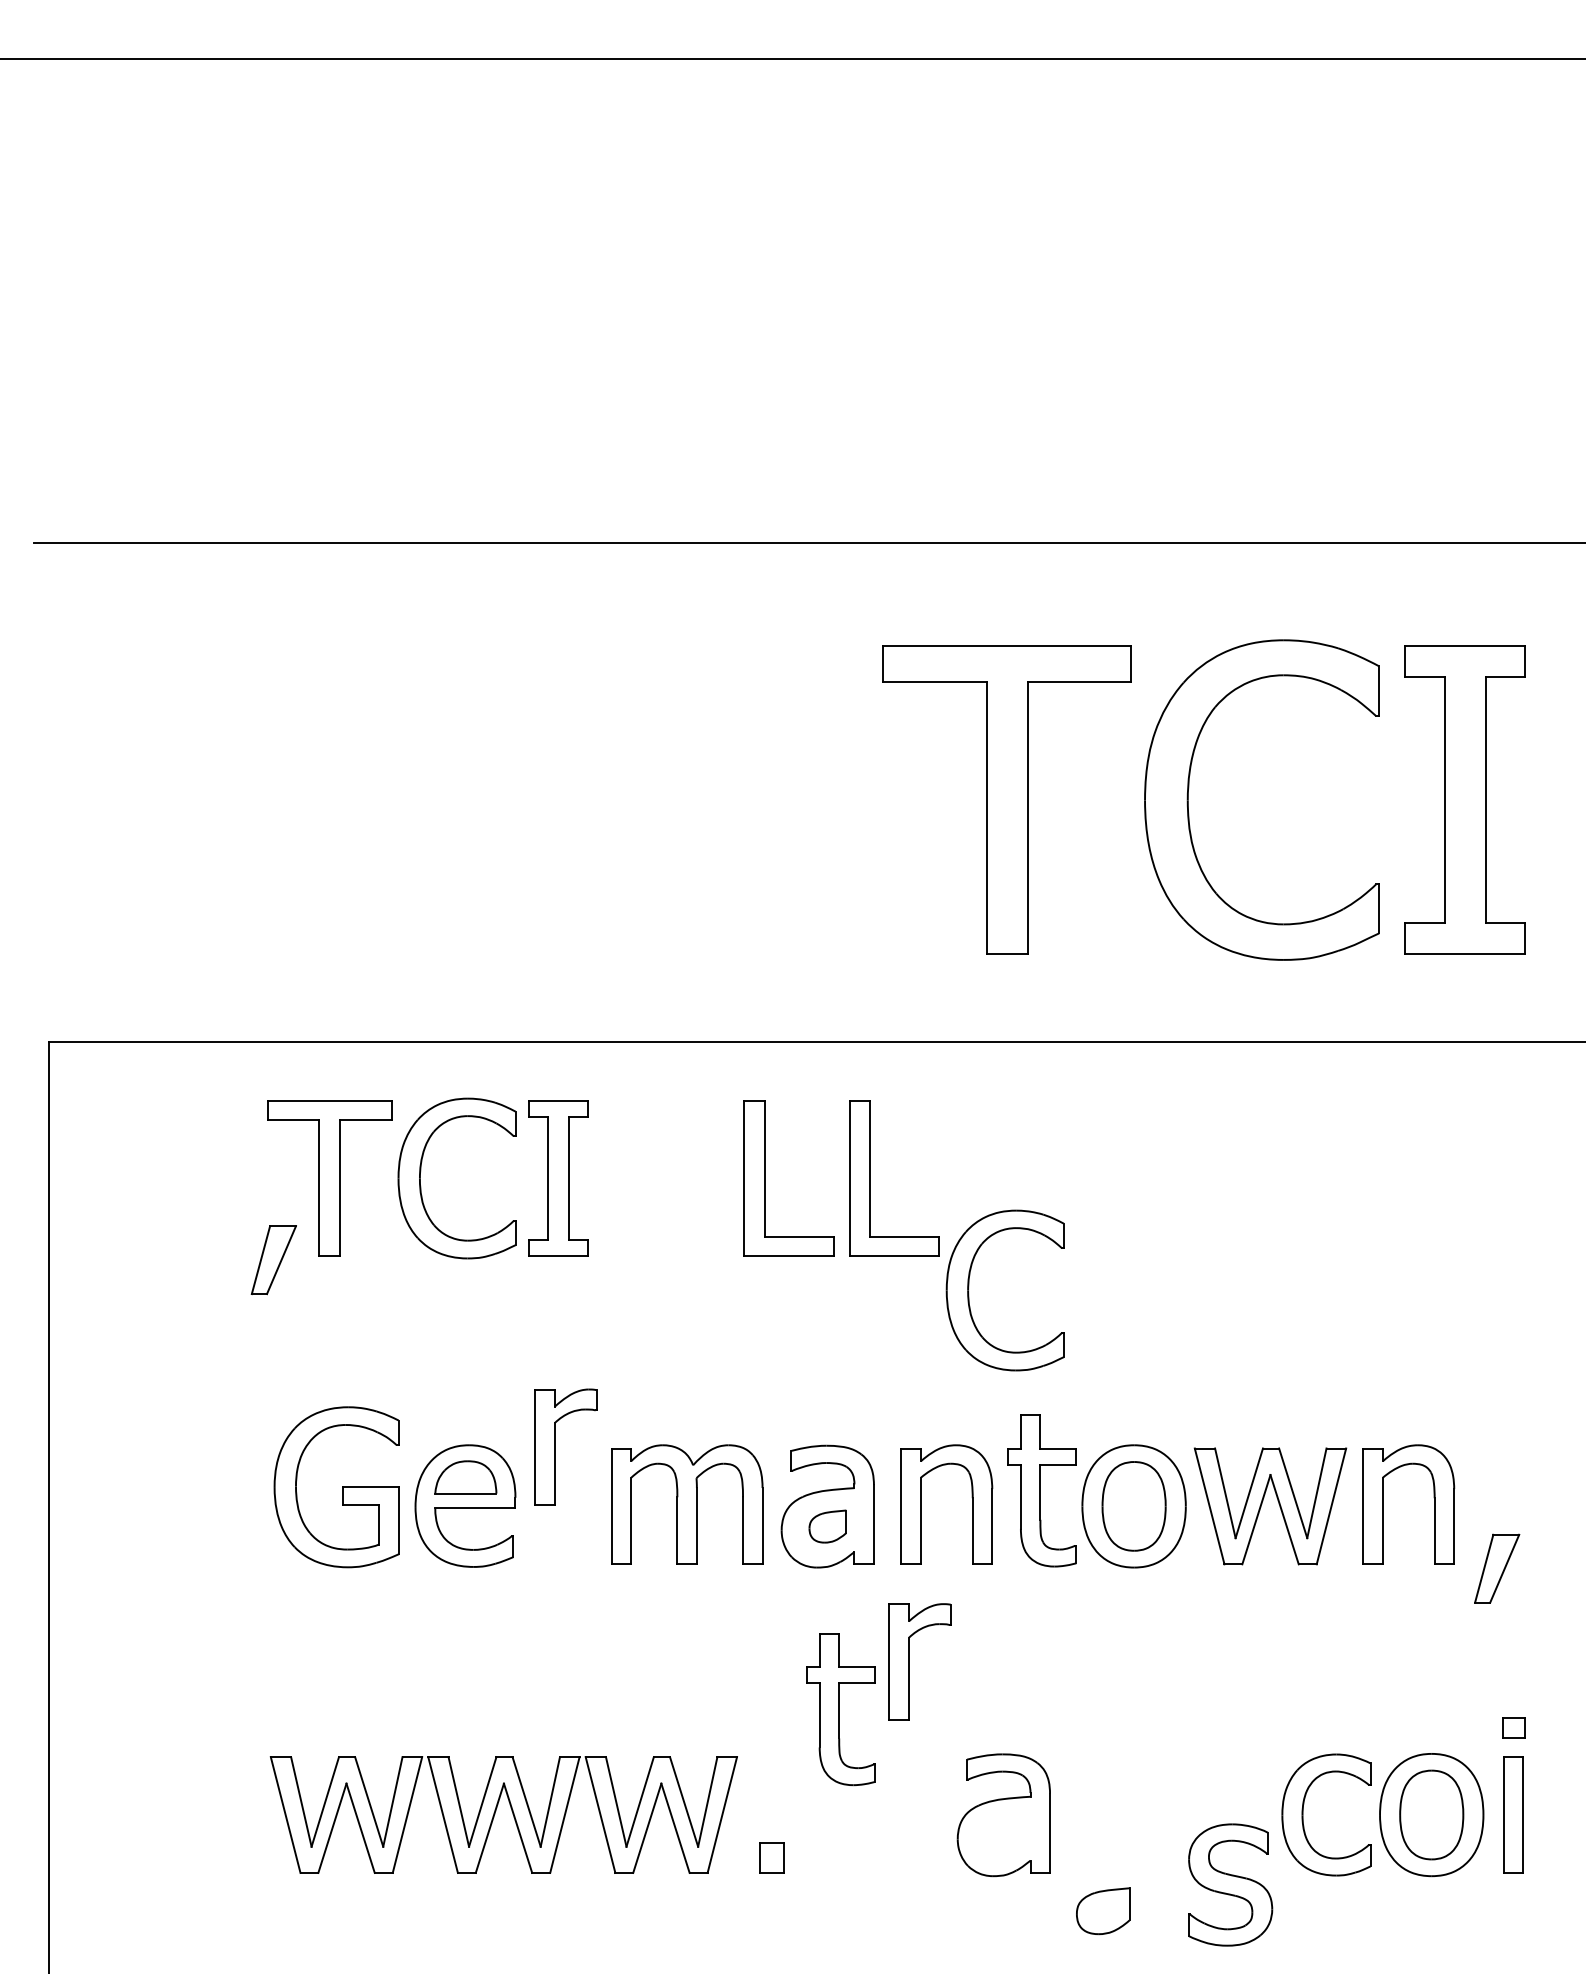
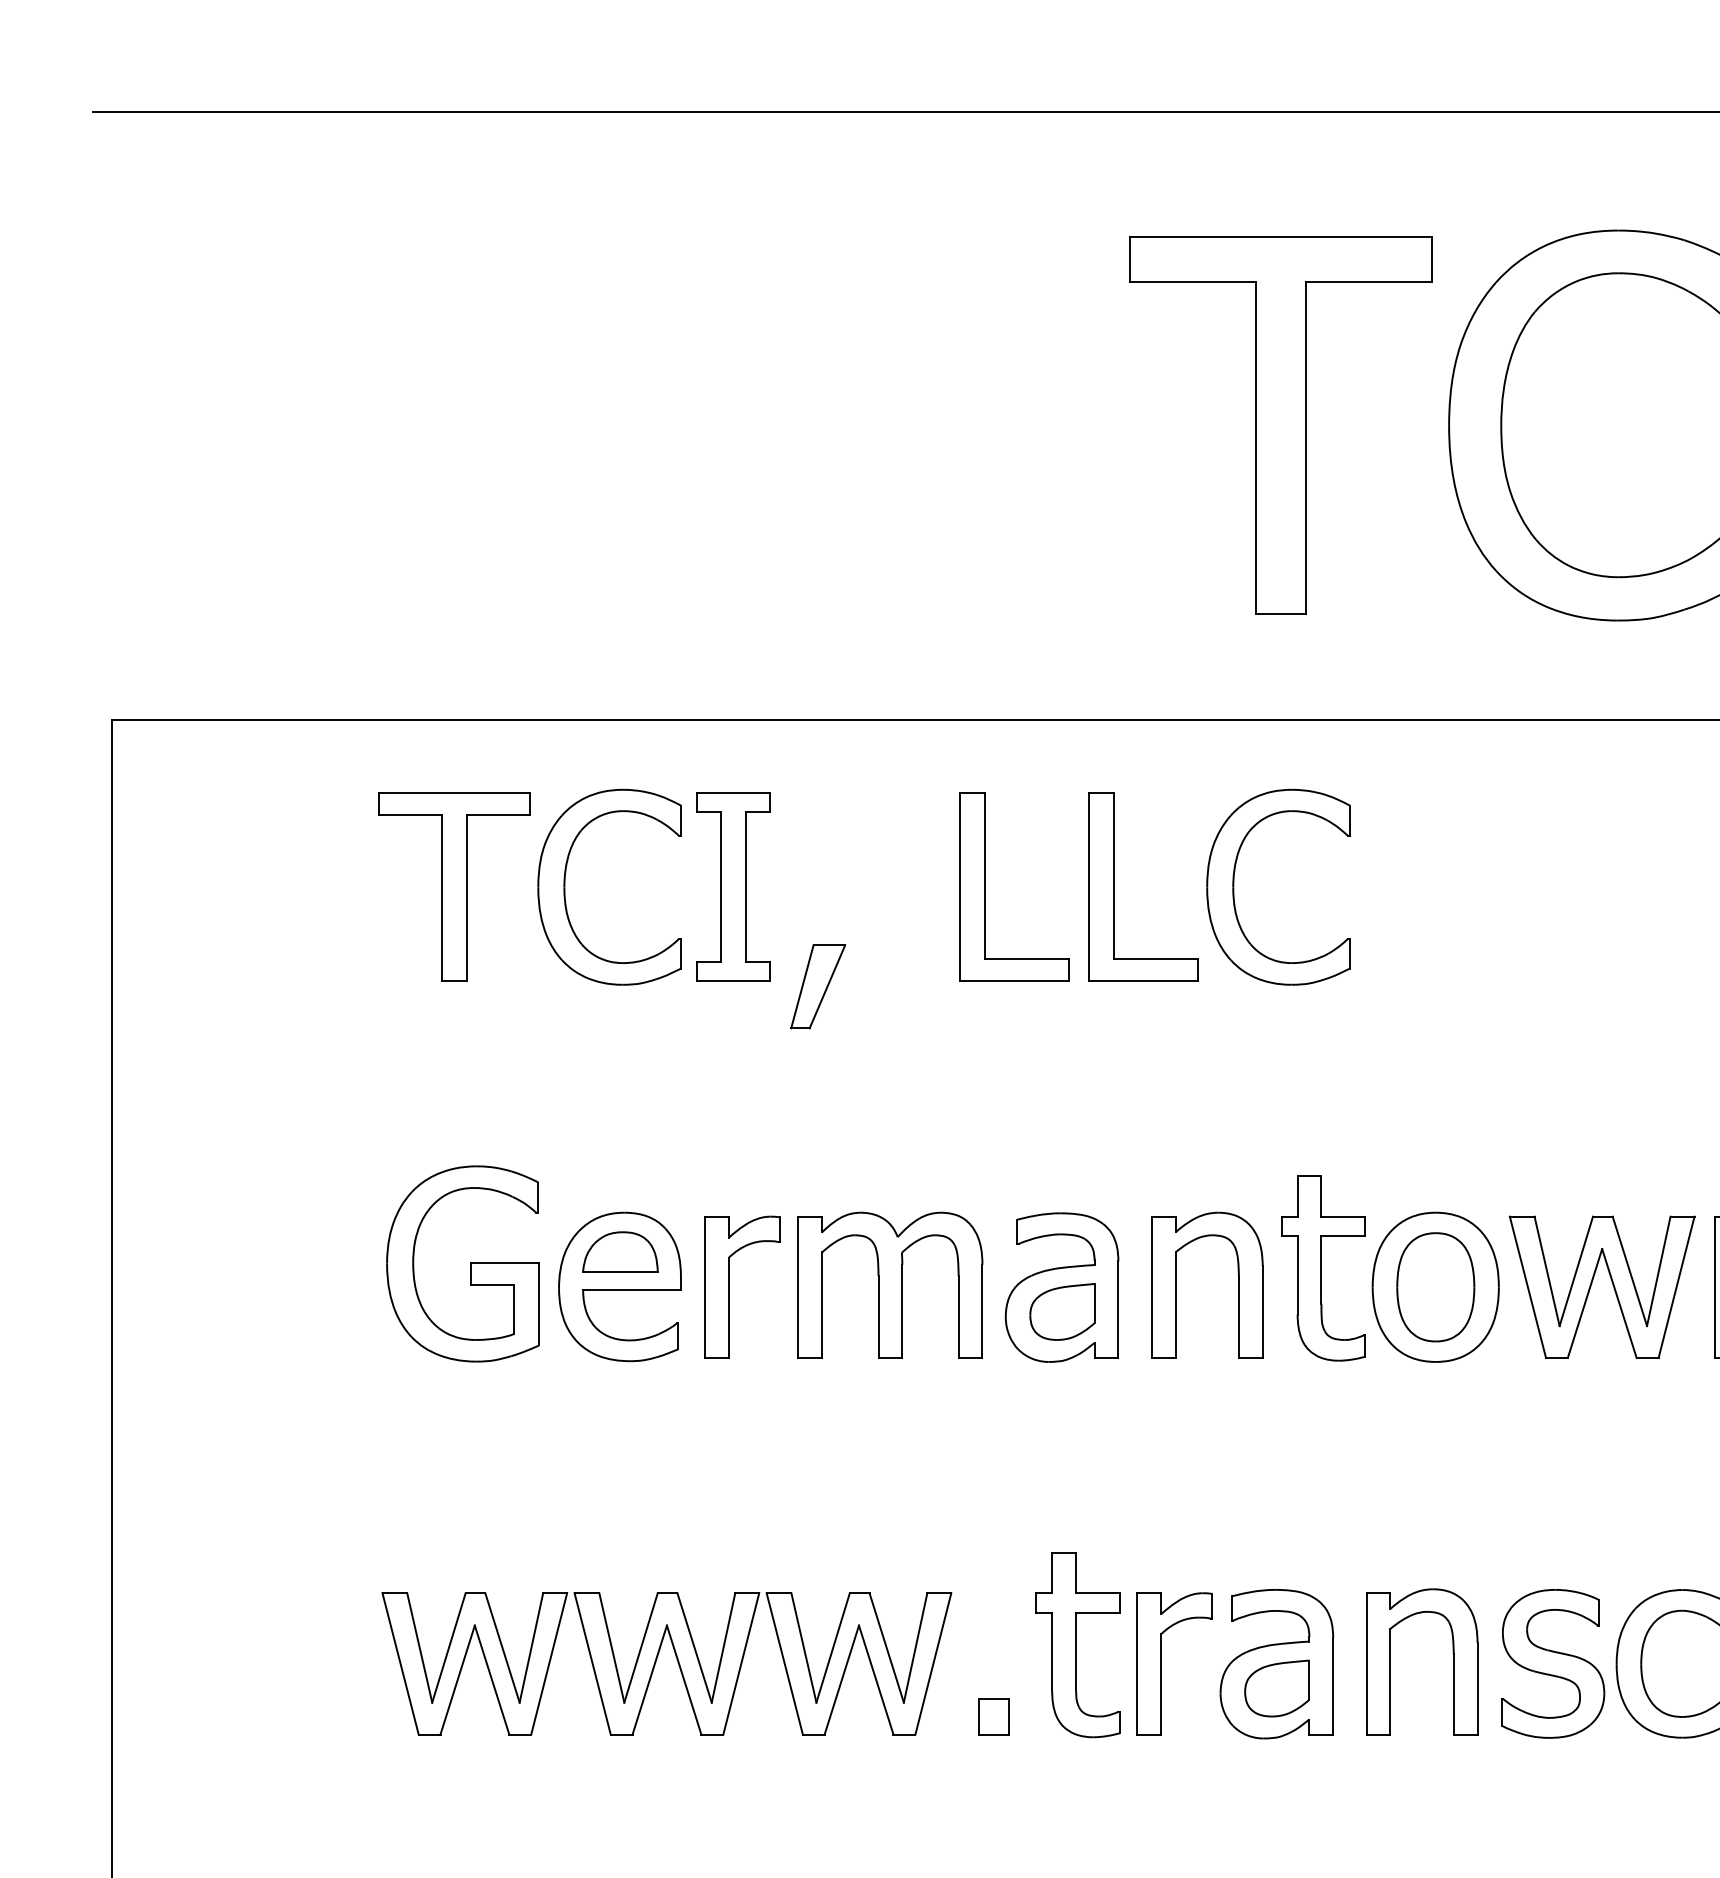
part: (273, 1260) -> (817, 987), moved
part: (969, 1287) -> (1234, 883), moved
part: (555, 1446) -> (729, 1286), moved
part: (827, 1526) -> (1061, 1311), size x1.43
part: (909, 1661) -> (1161, 1663), moved
part: (840, 1709) -> (1077, 1644), moved
part: (1097, 1813) -> (1391, 1662), added
part: (1230, 1884) -> (1553, 1663), moved
part: (1103, 1911) -> (1277, 1688), moved

